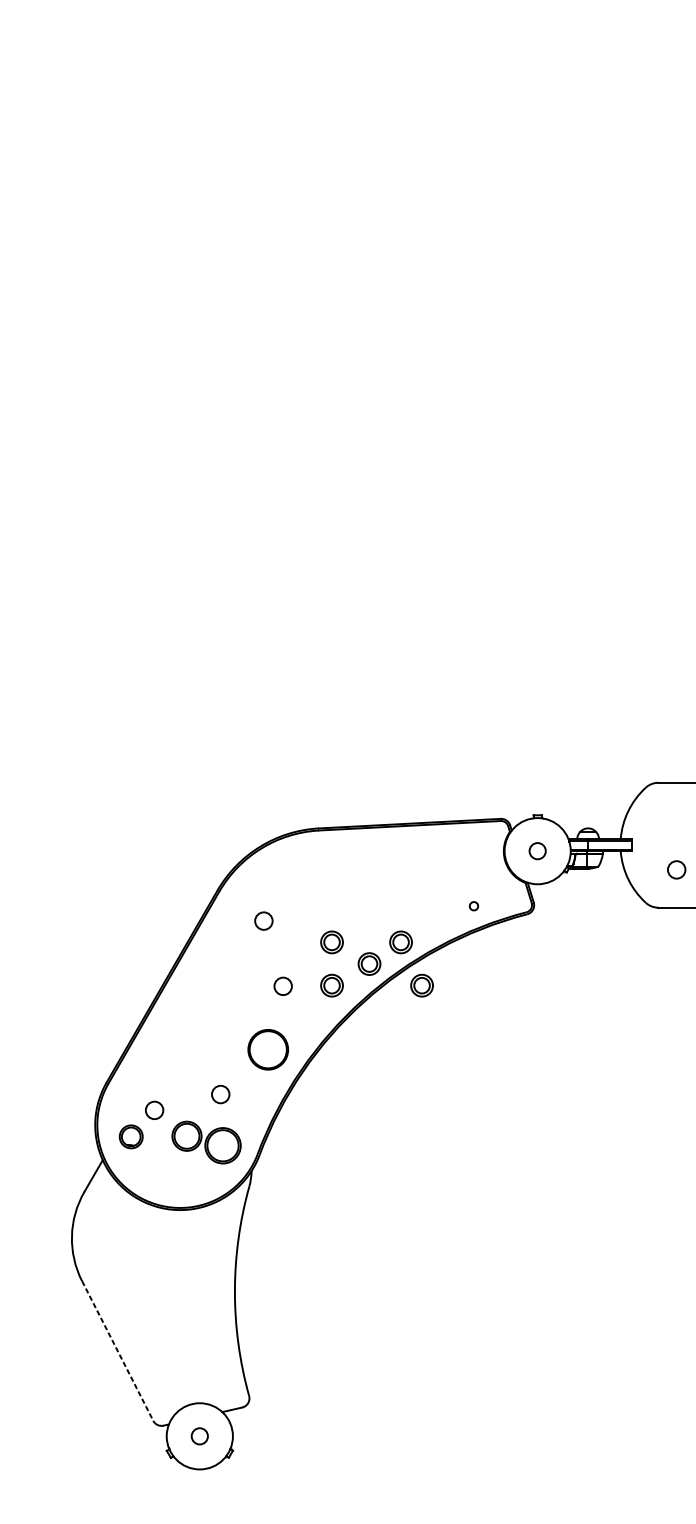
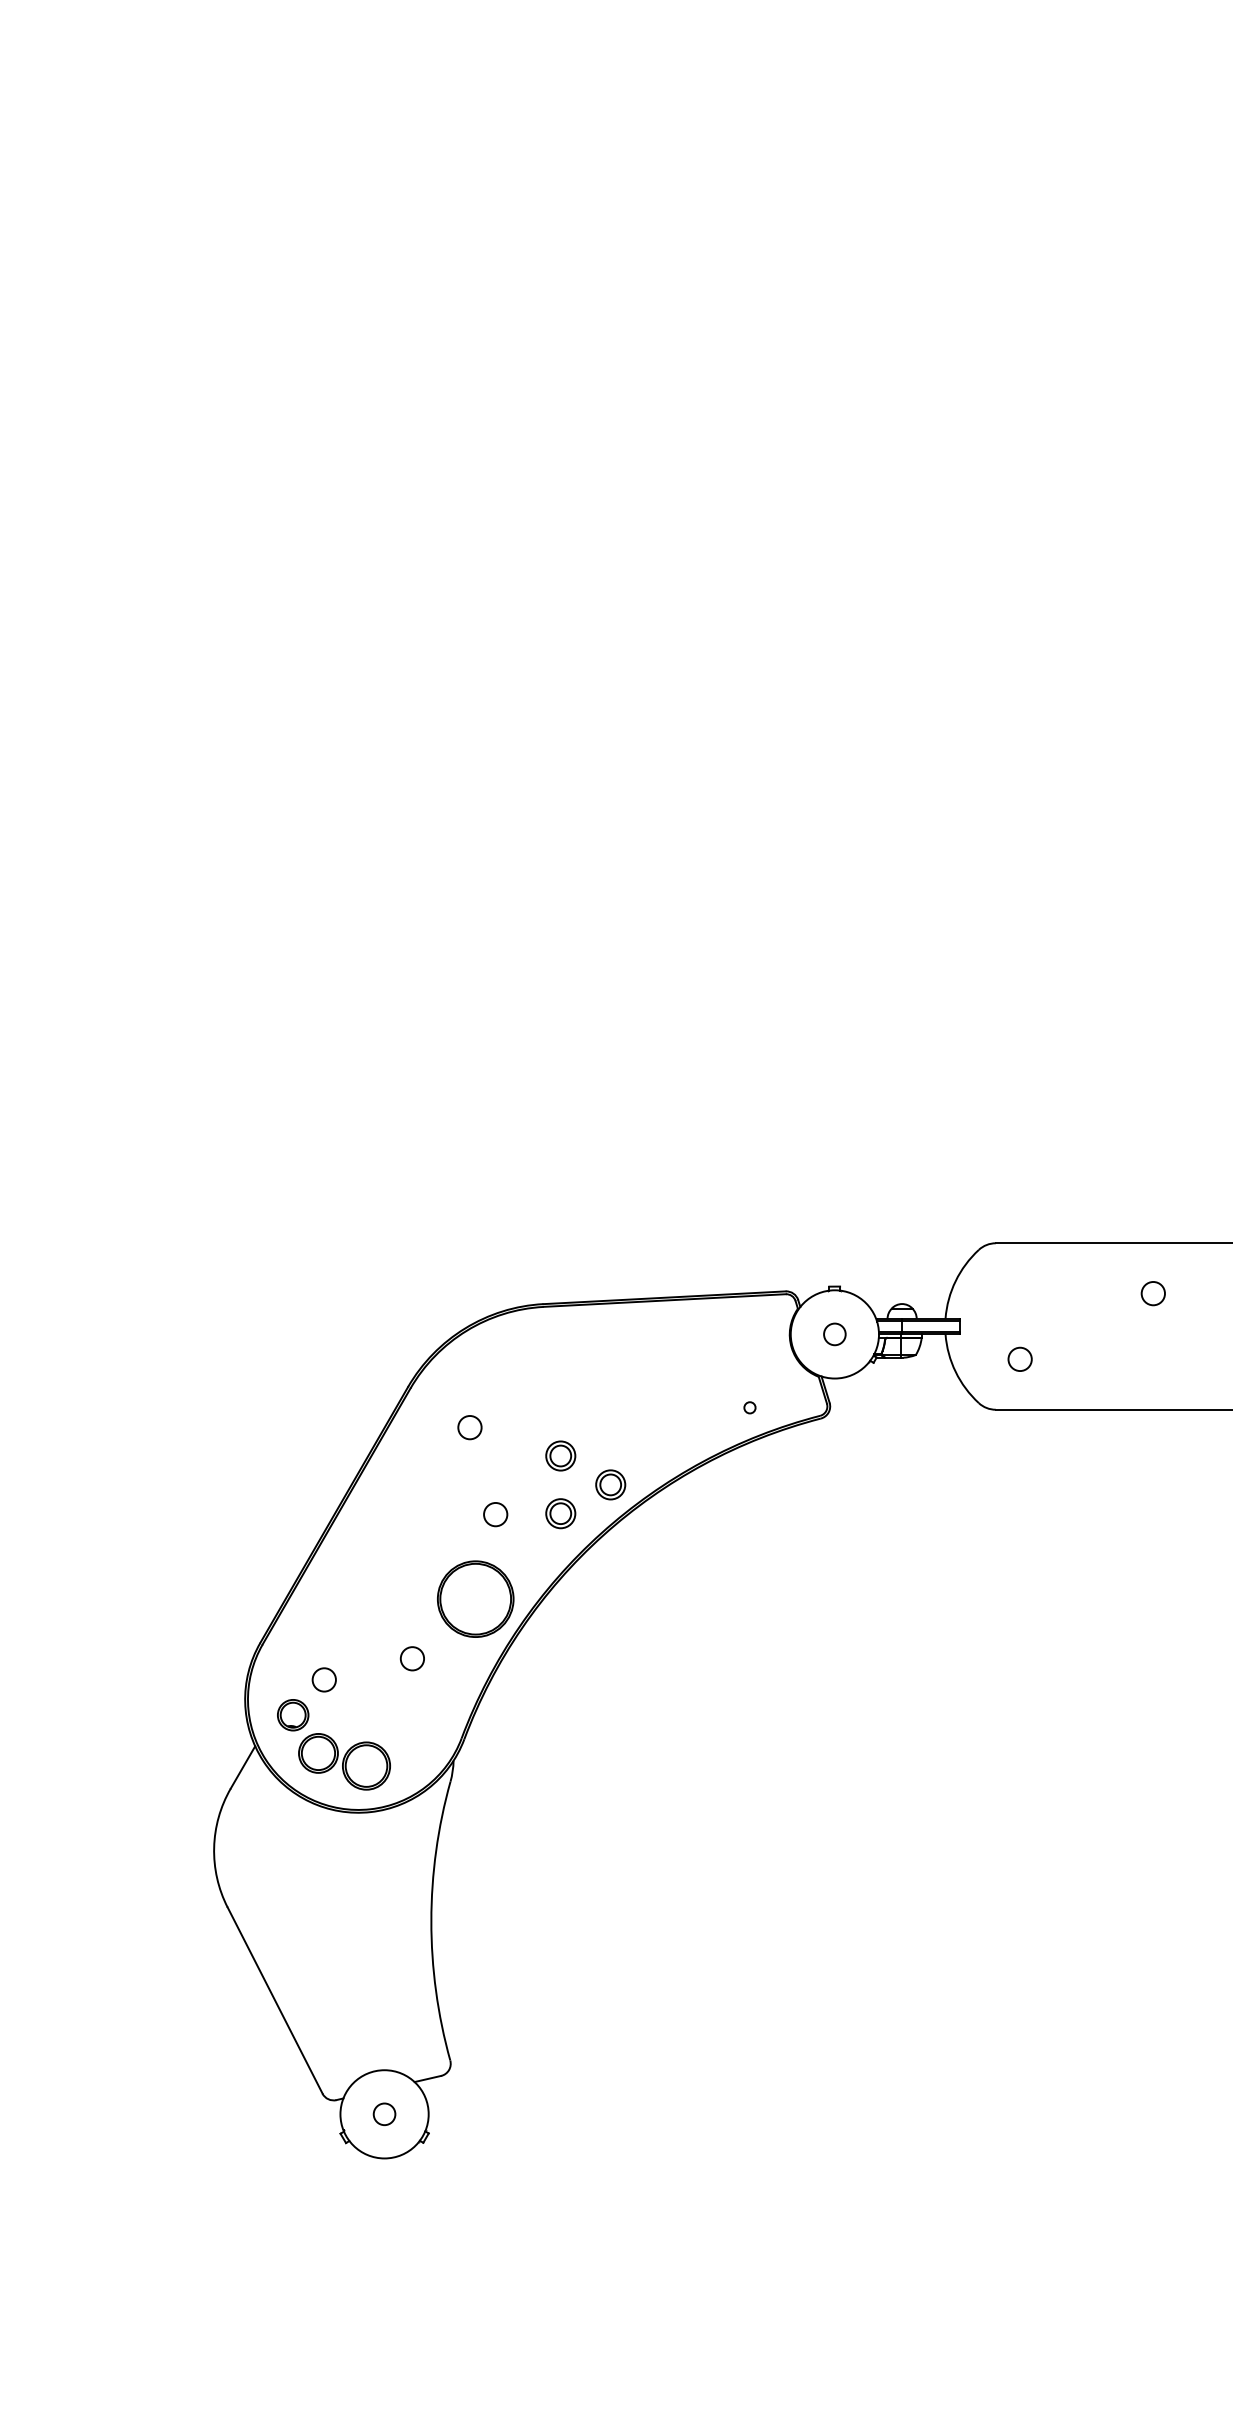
part: (400, 942) -> (652, 1455), removed
part: (421, 985) -> (680, 1513), removed
part: (268, 1049) -> (475, 1598), size x1.43
part: (206, 1142) -> (344, 1761), moved
line: (117, 1351) -> (275, 2001), dashed -> solid

